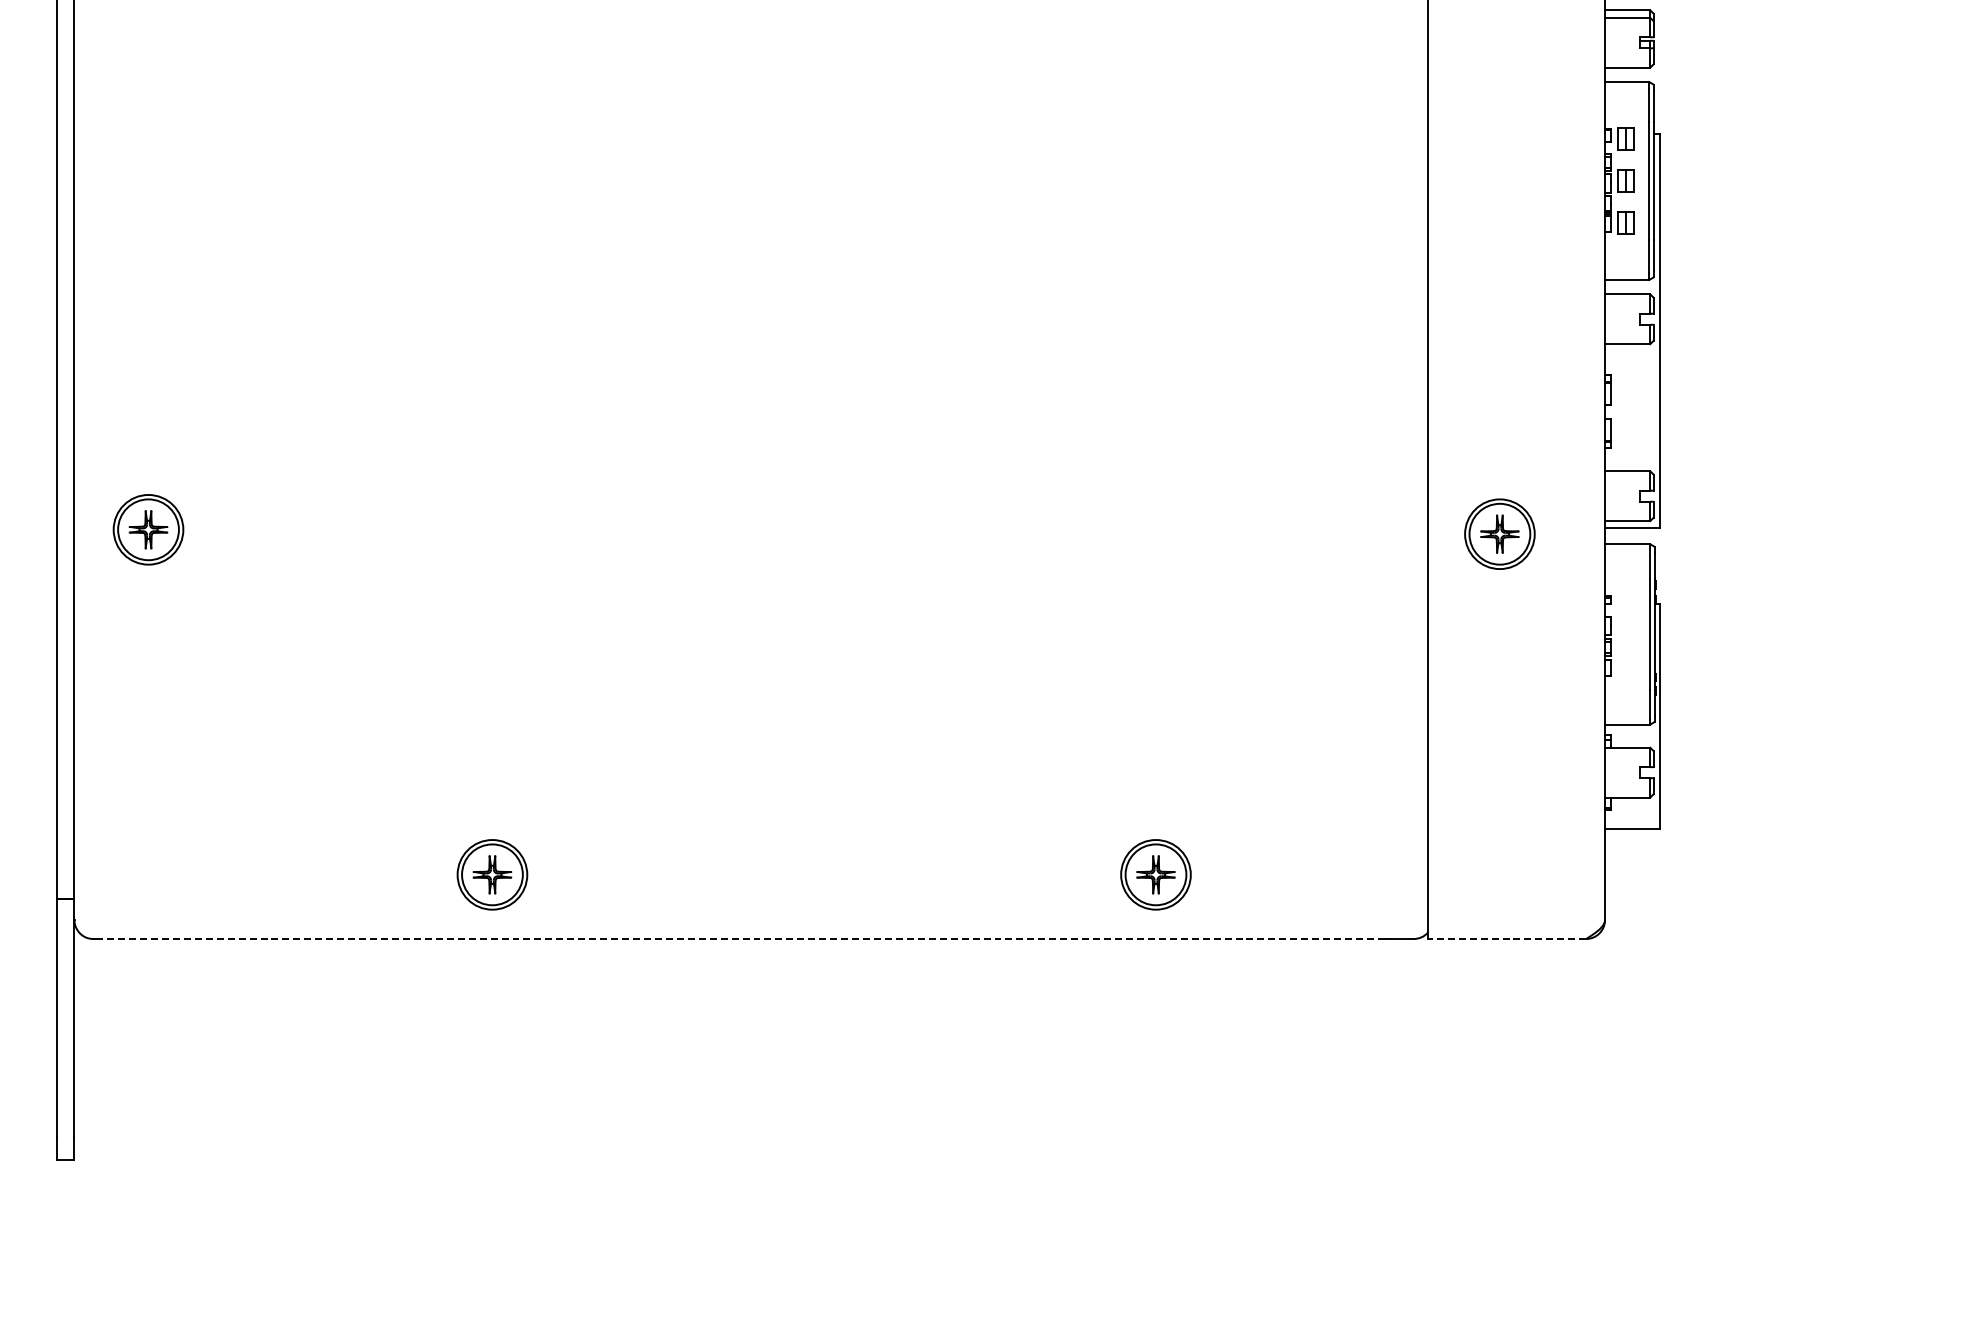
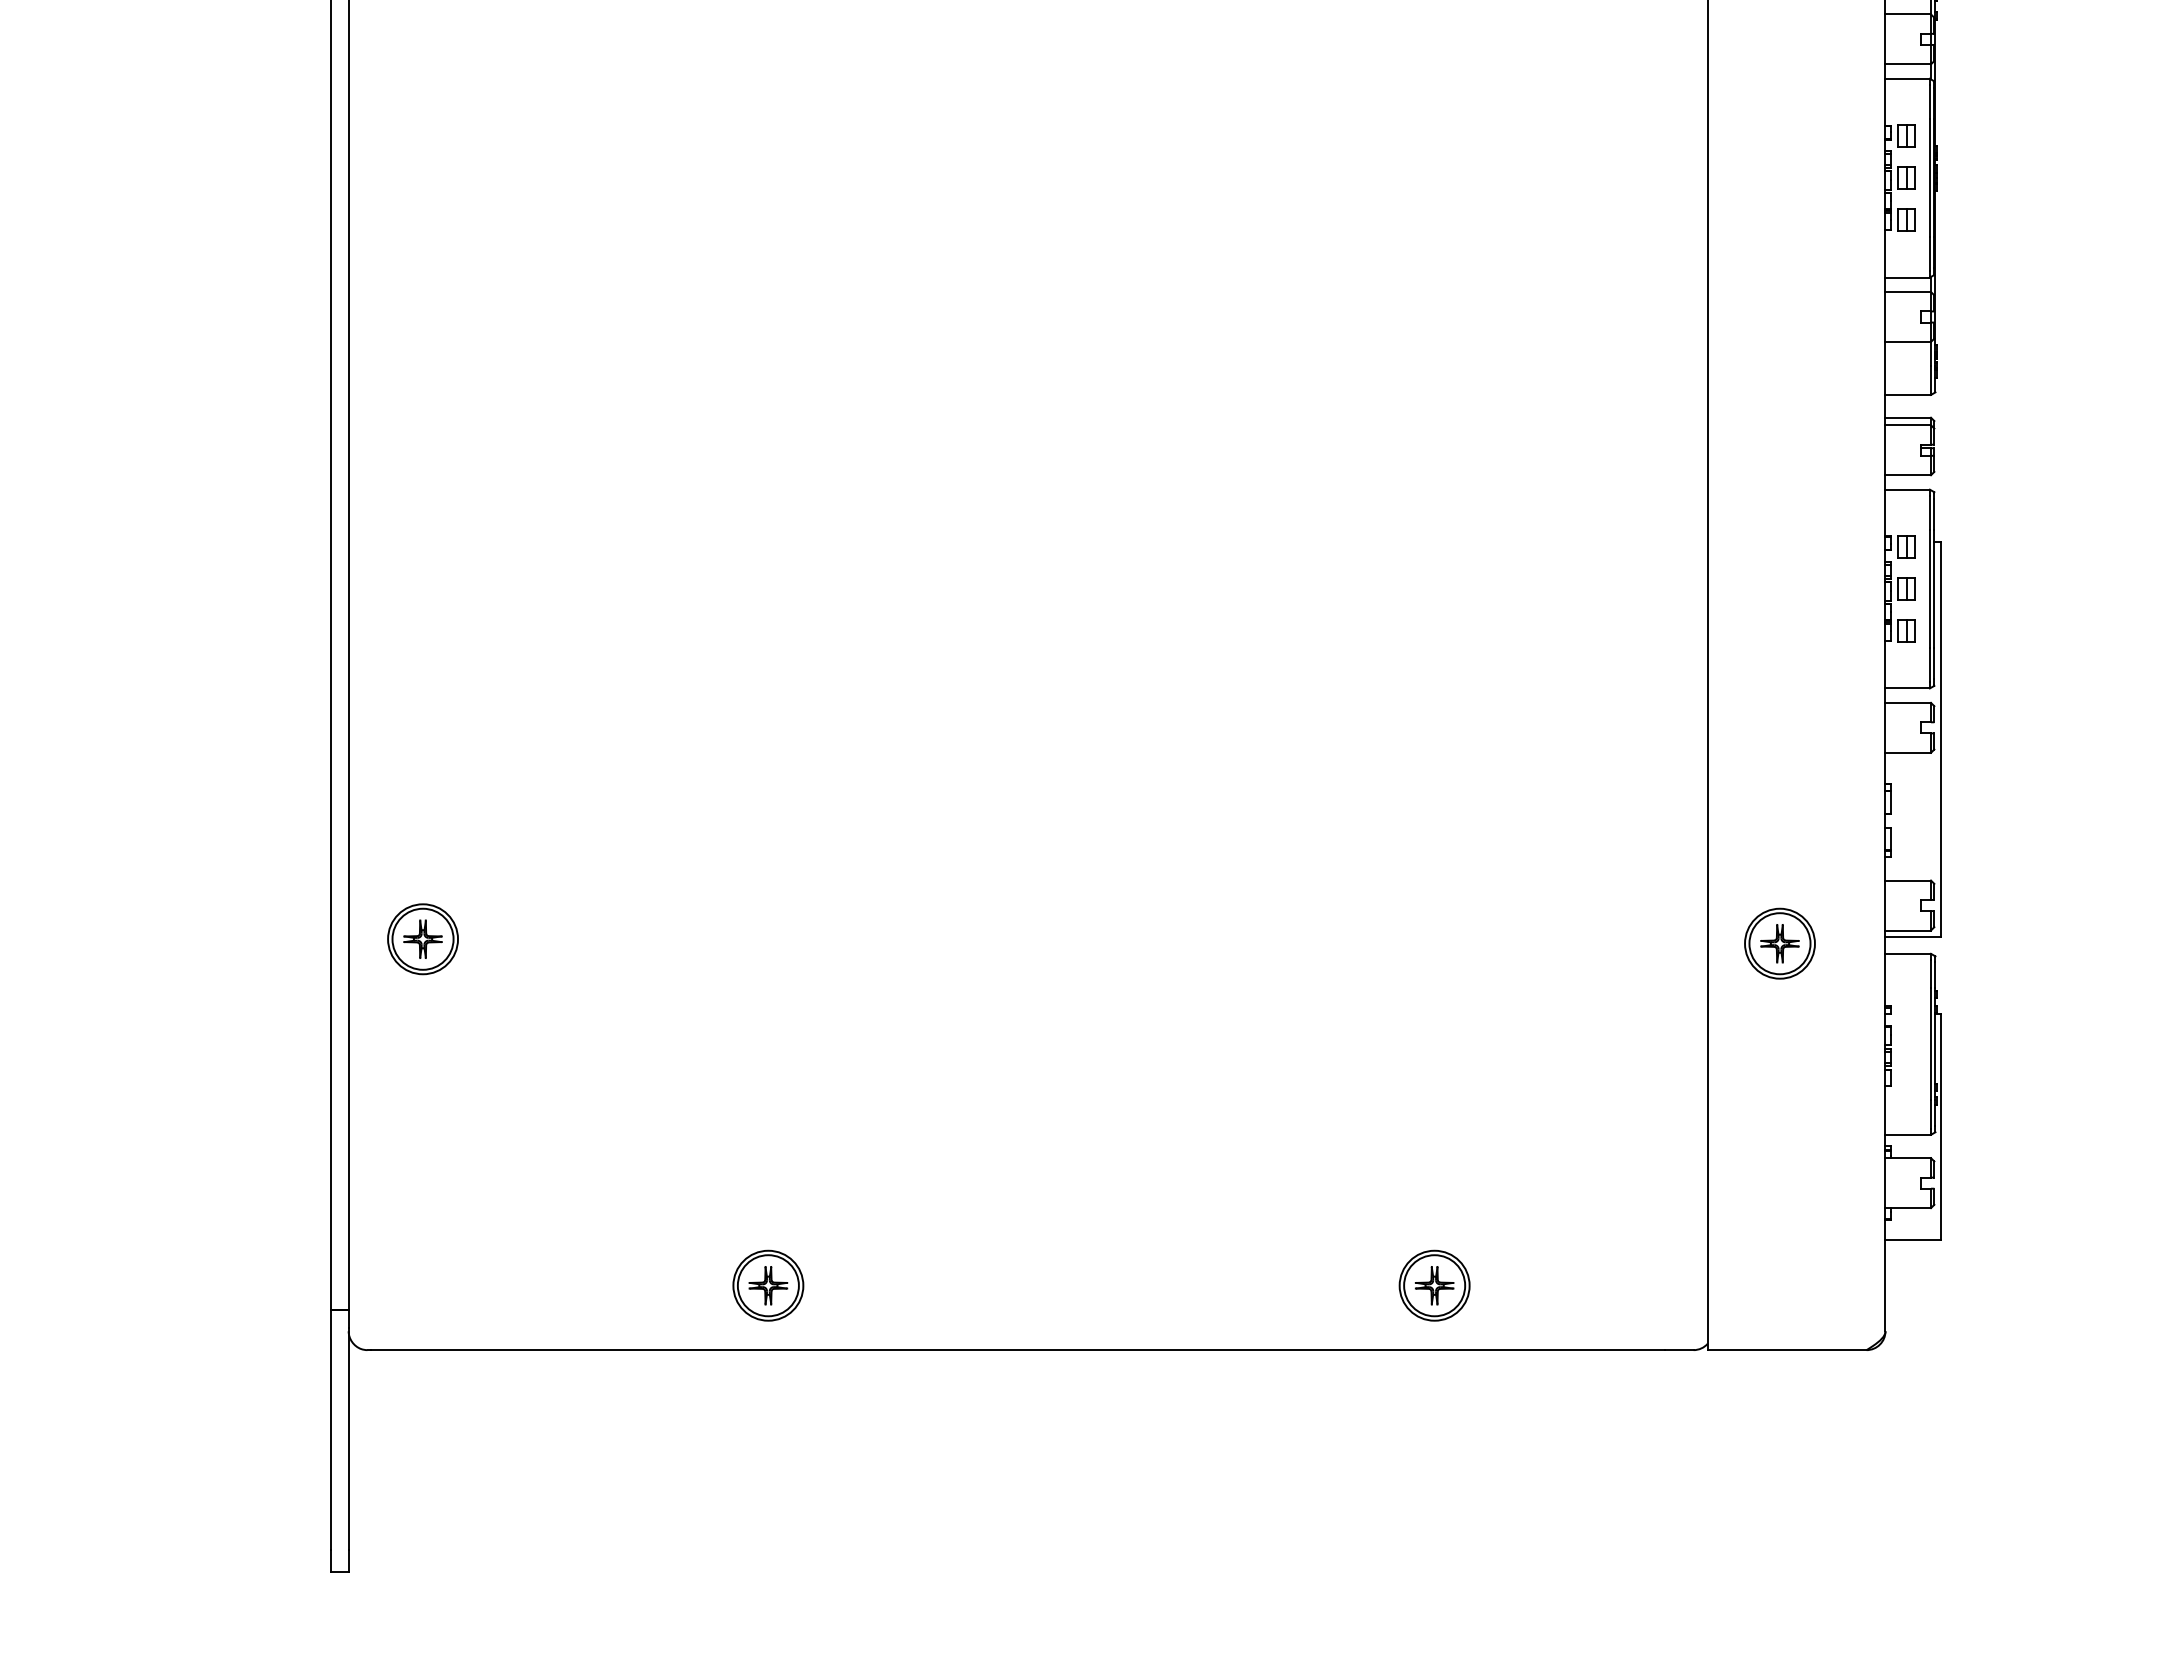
line: (740, 939) -> (1017, 1350), dashed -> solid
line: (1506, 939) -> (1786, 1350), dashed -> solid

